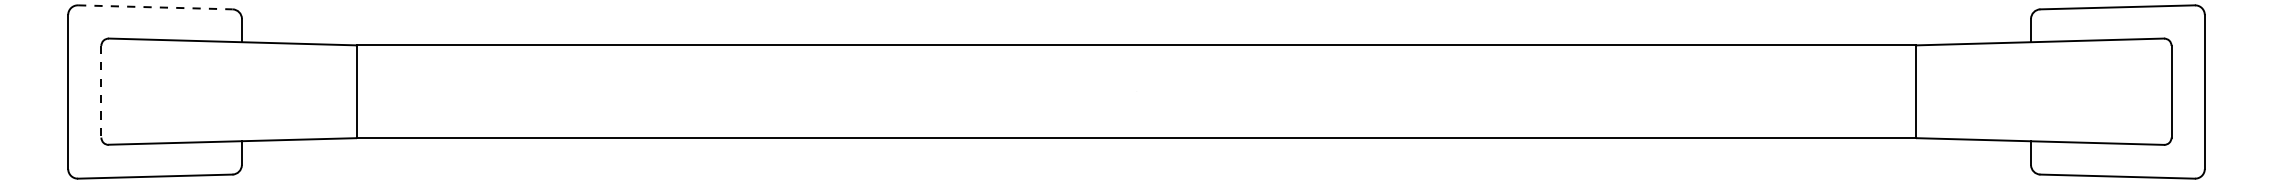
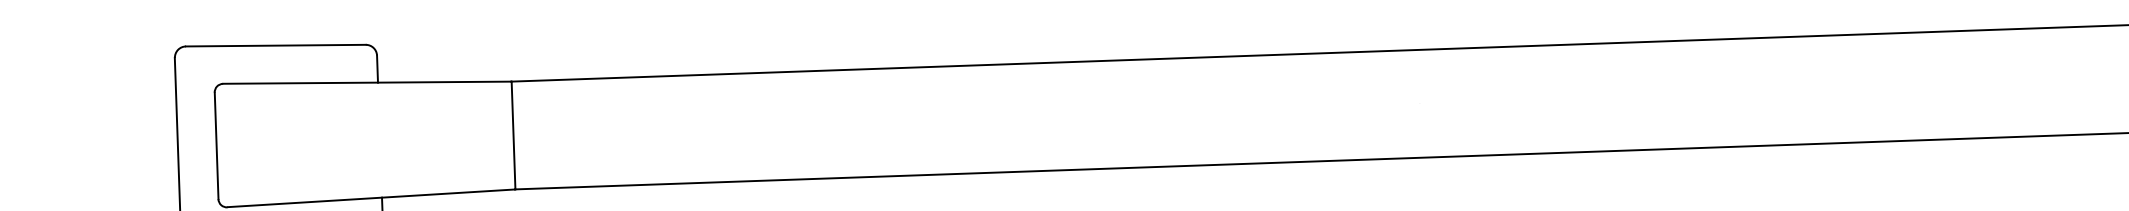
line: (155, 7) -> (276, 45), dashed -> solid
line: (101, 91) -> (216, 145), dashed -> solid

